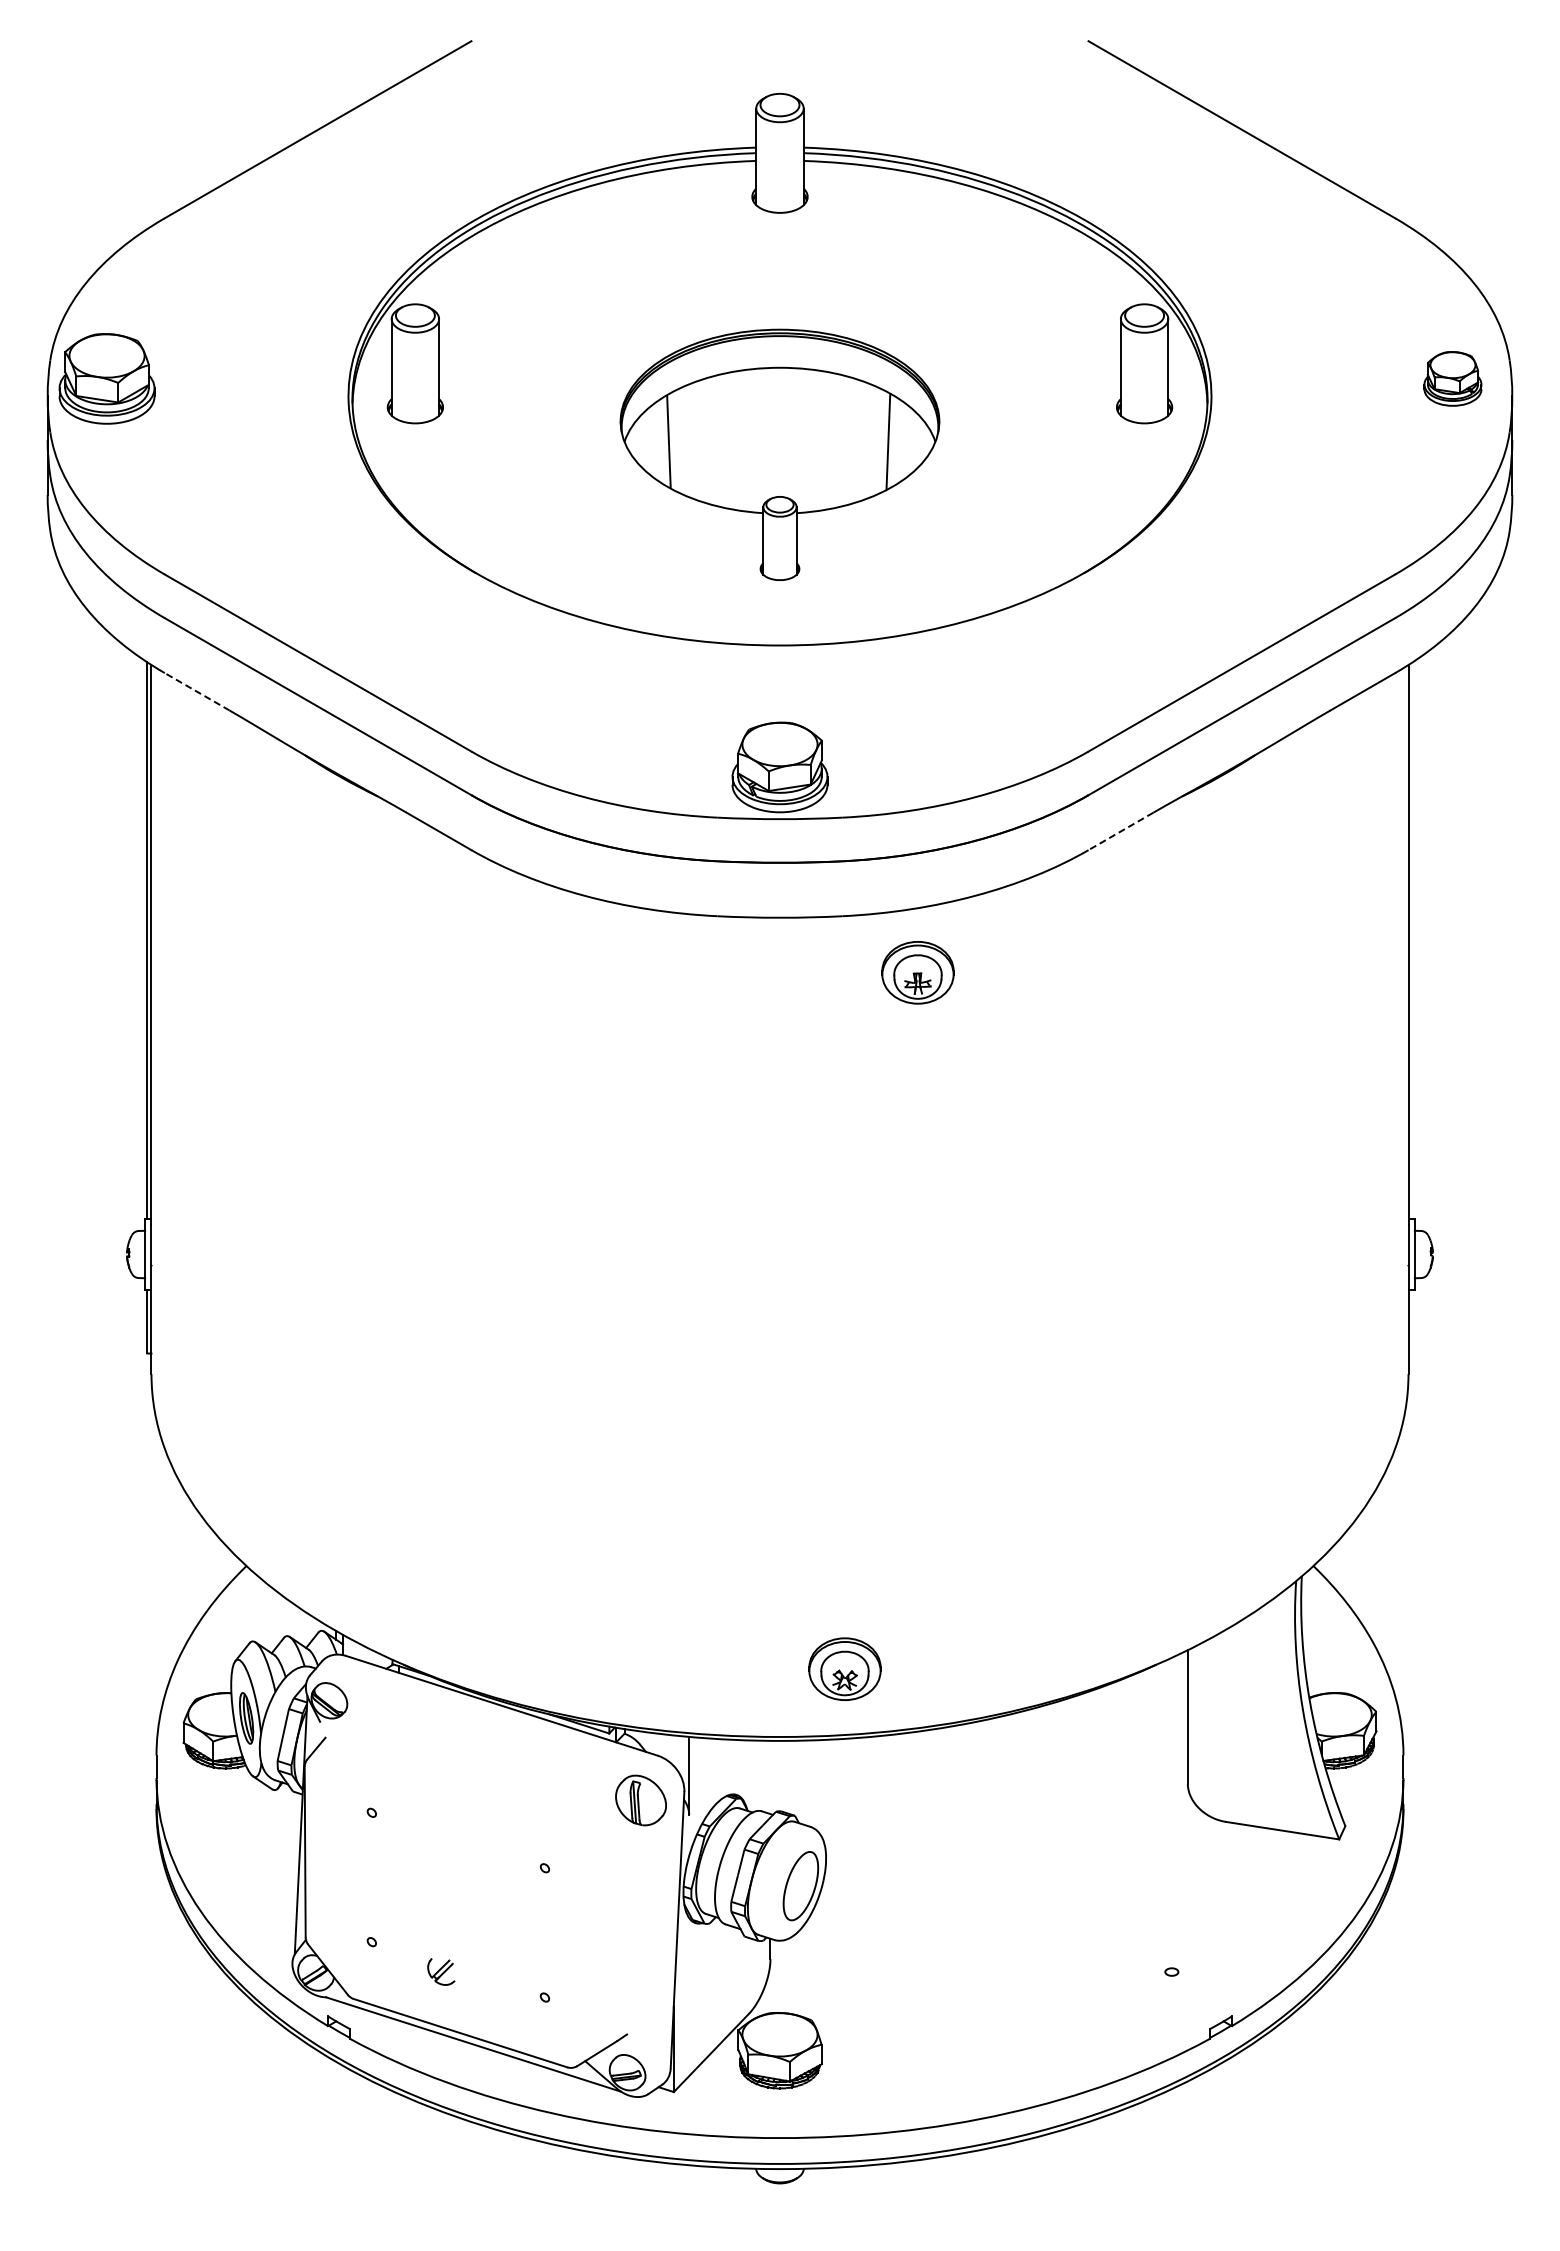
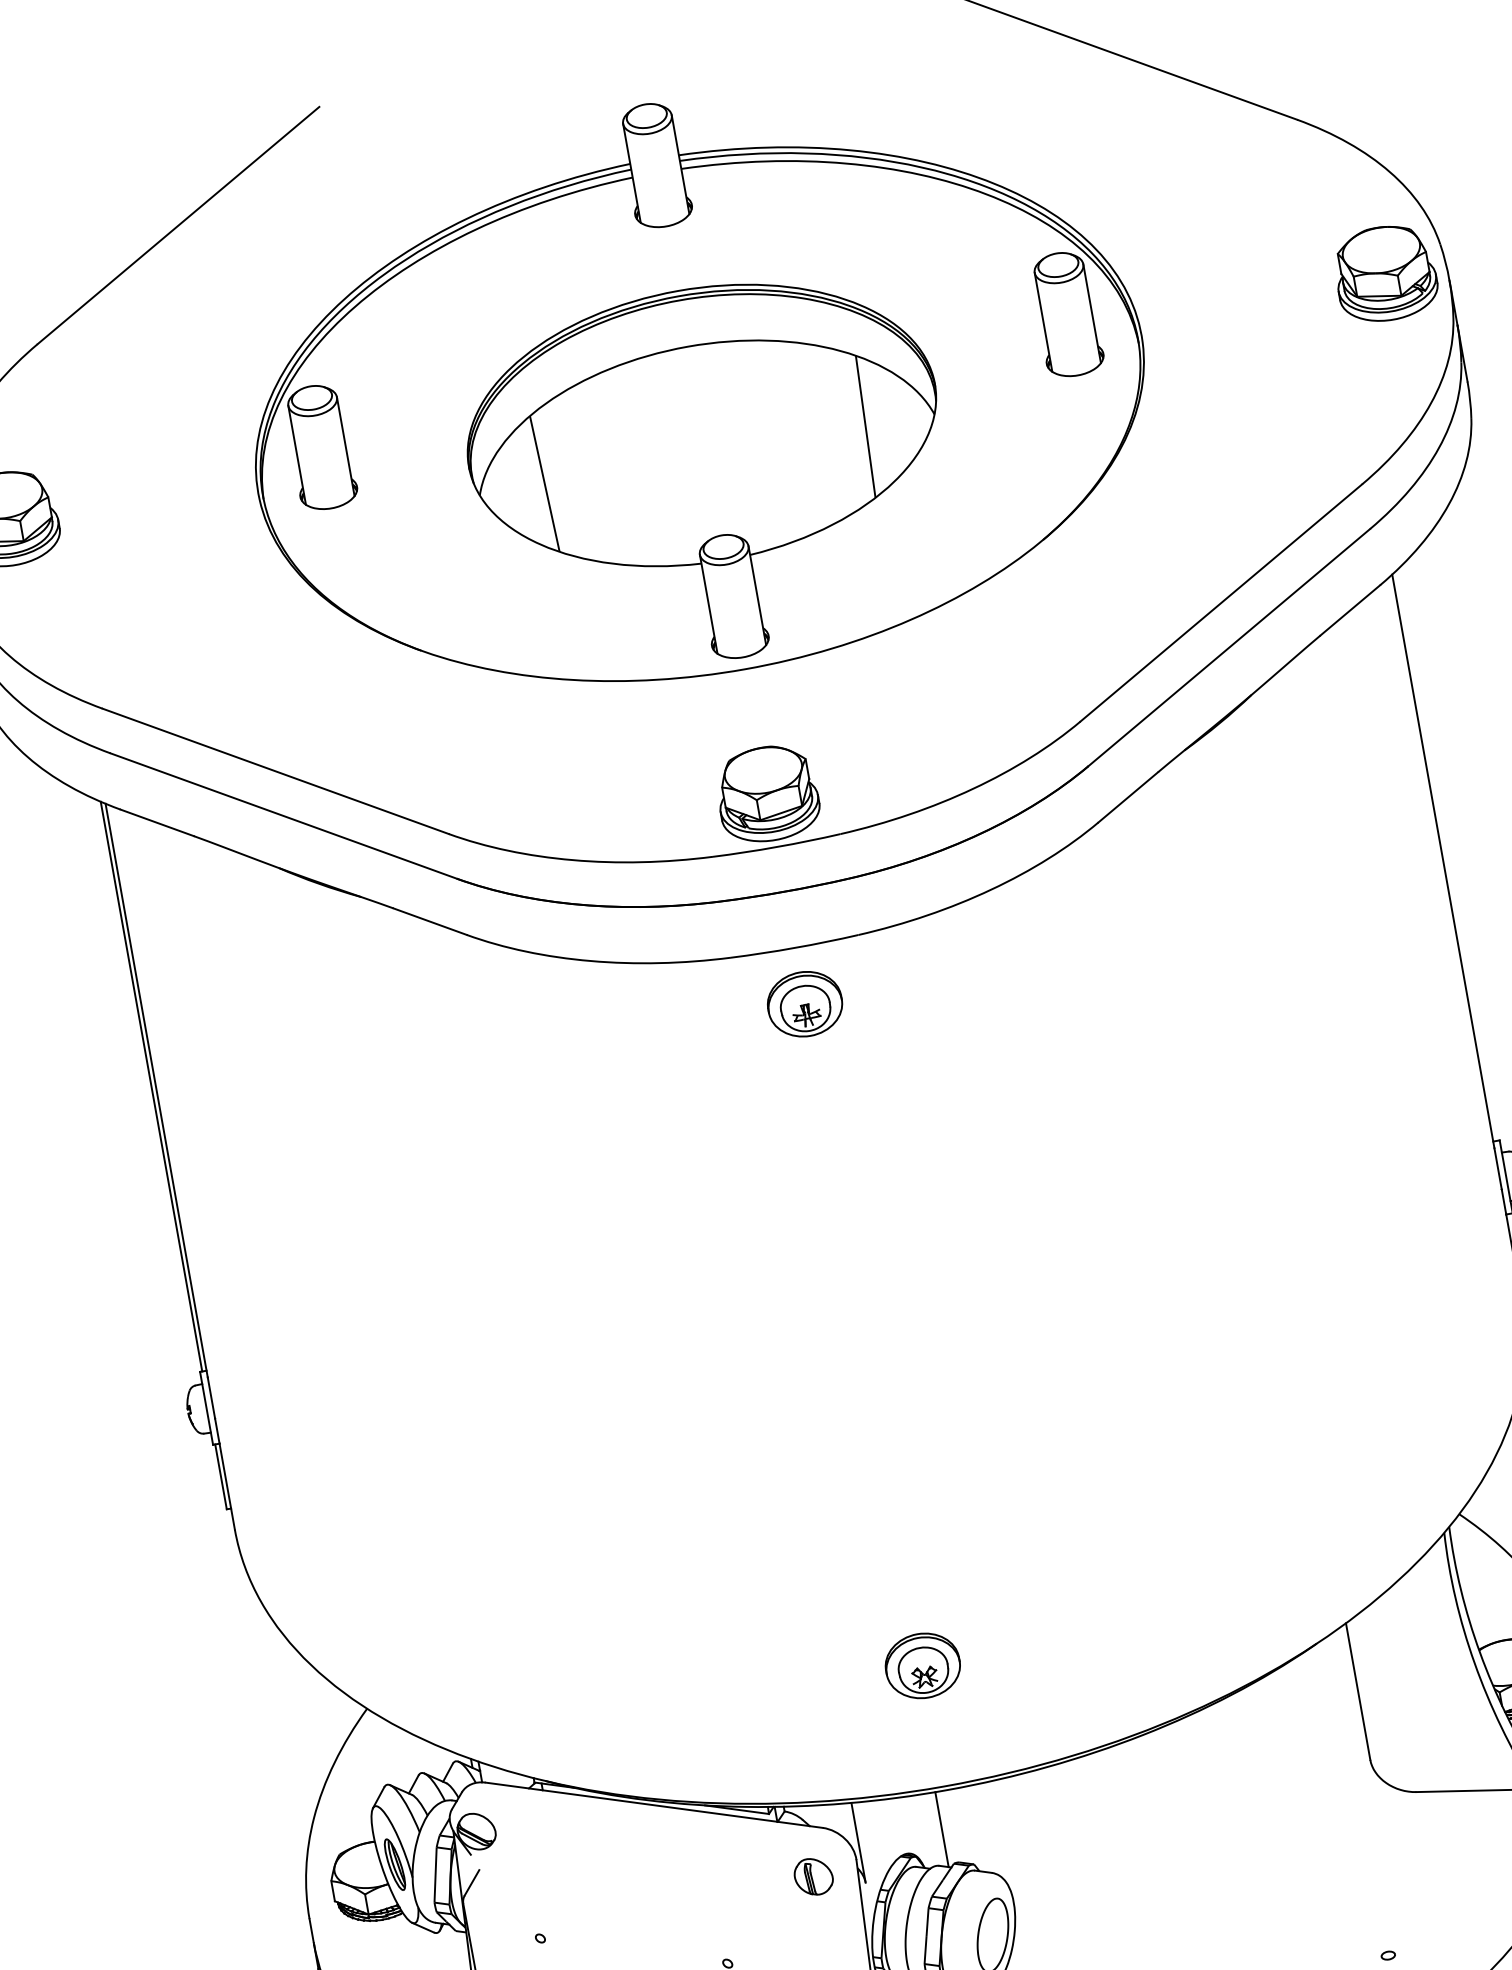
part: (1452, 378) -> (1385, 273), size x1.67
part: (779, 454) -> (710, 473), size x1.43
line: (196, 691) -> (156, 822), dashed -> solid
line: (1120, 831) -> (1127, 797), dashed -> solid
part: (917, 972) -> (804, 1004), moved
part: (844, 1668) -> (922, 1665), moved
line: (770, 1777) -> (942, 1829), added
part: (640, 1800) -> (813, 1876), size x0.71

